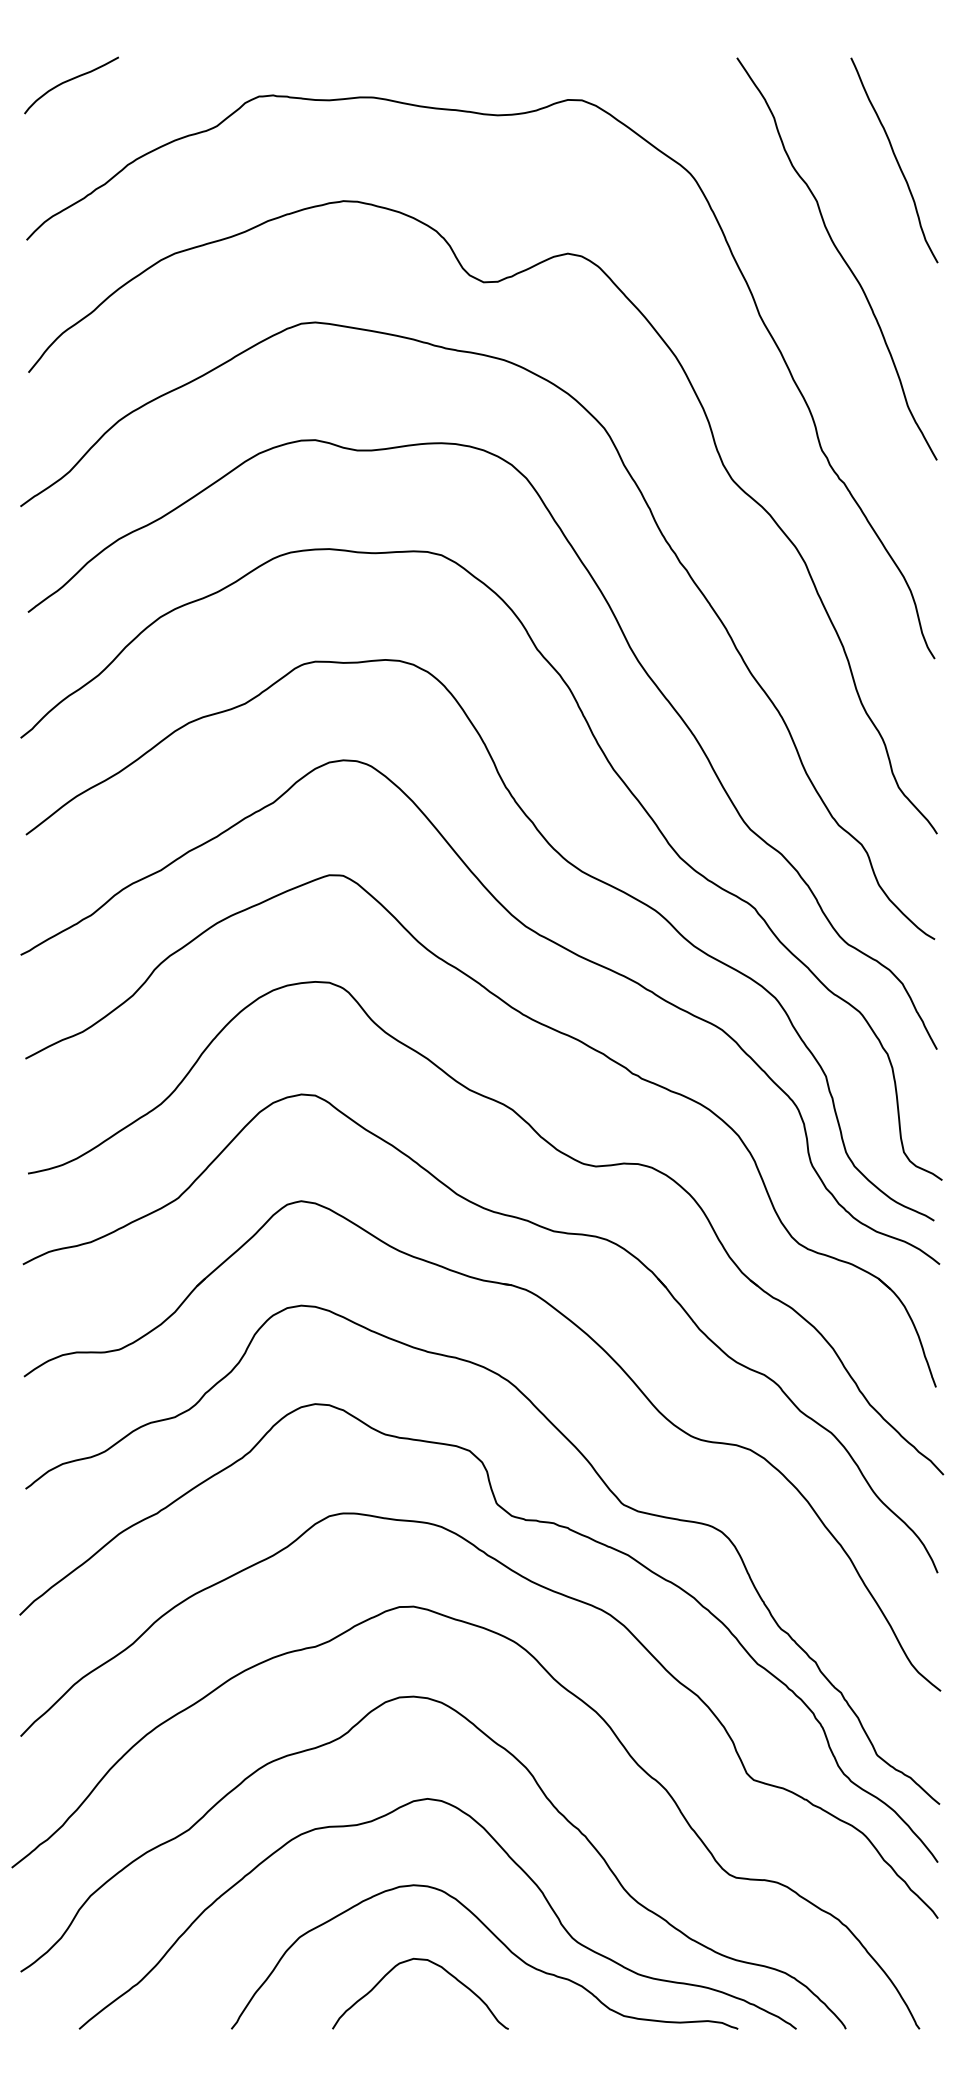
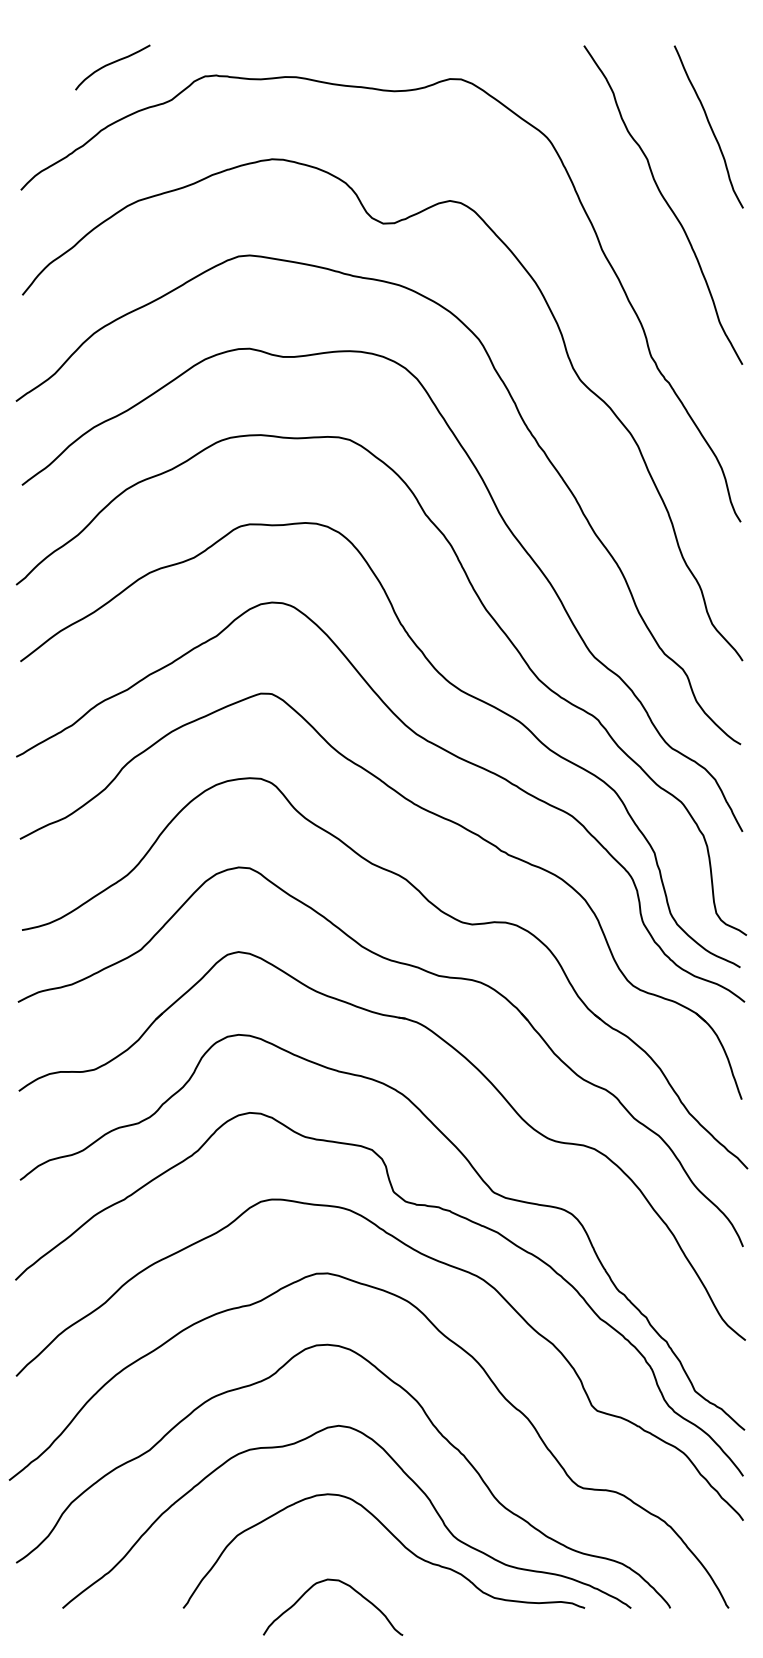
curve: (69, 81) -> (111, 64), moved
curve: (434, 1964) -> (344, 1584), moved

